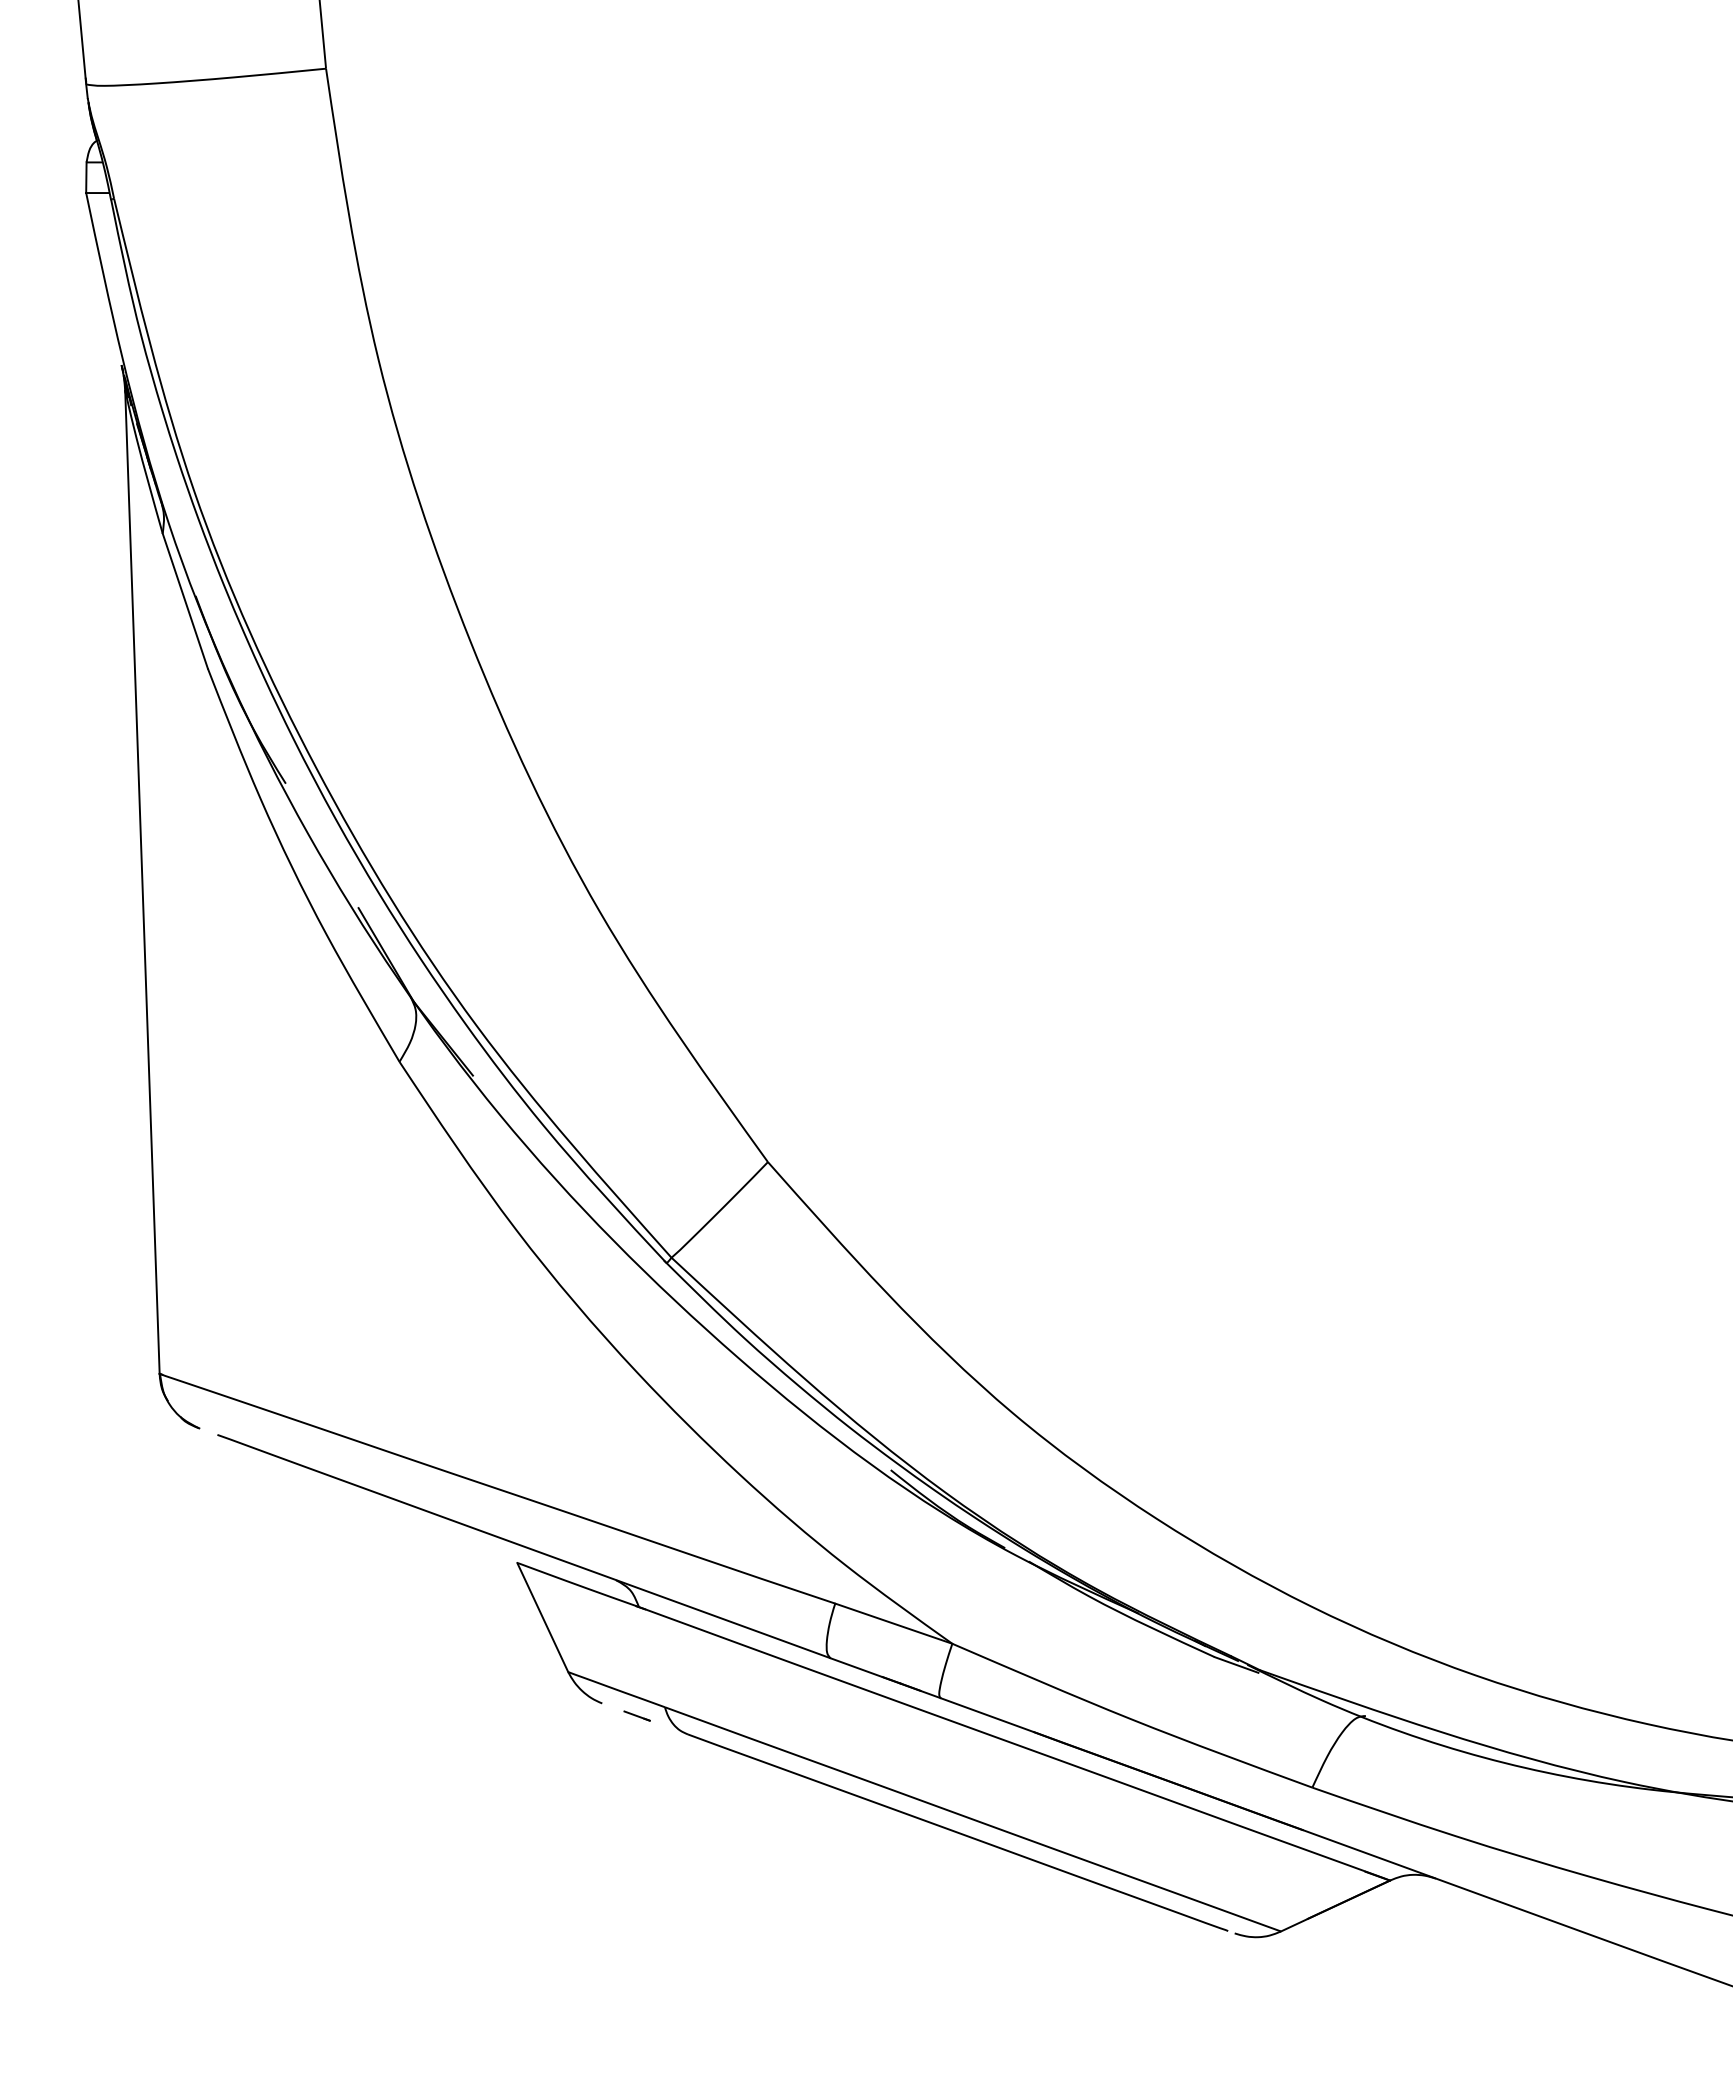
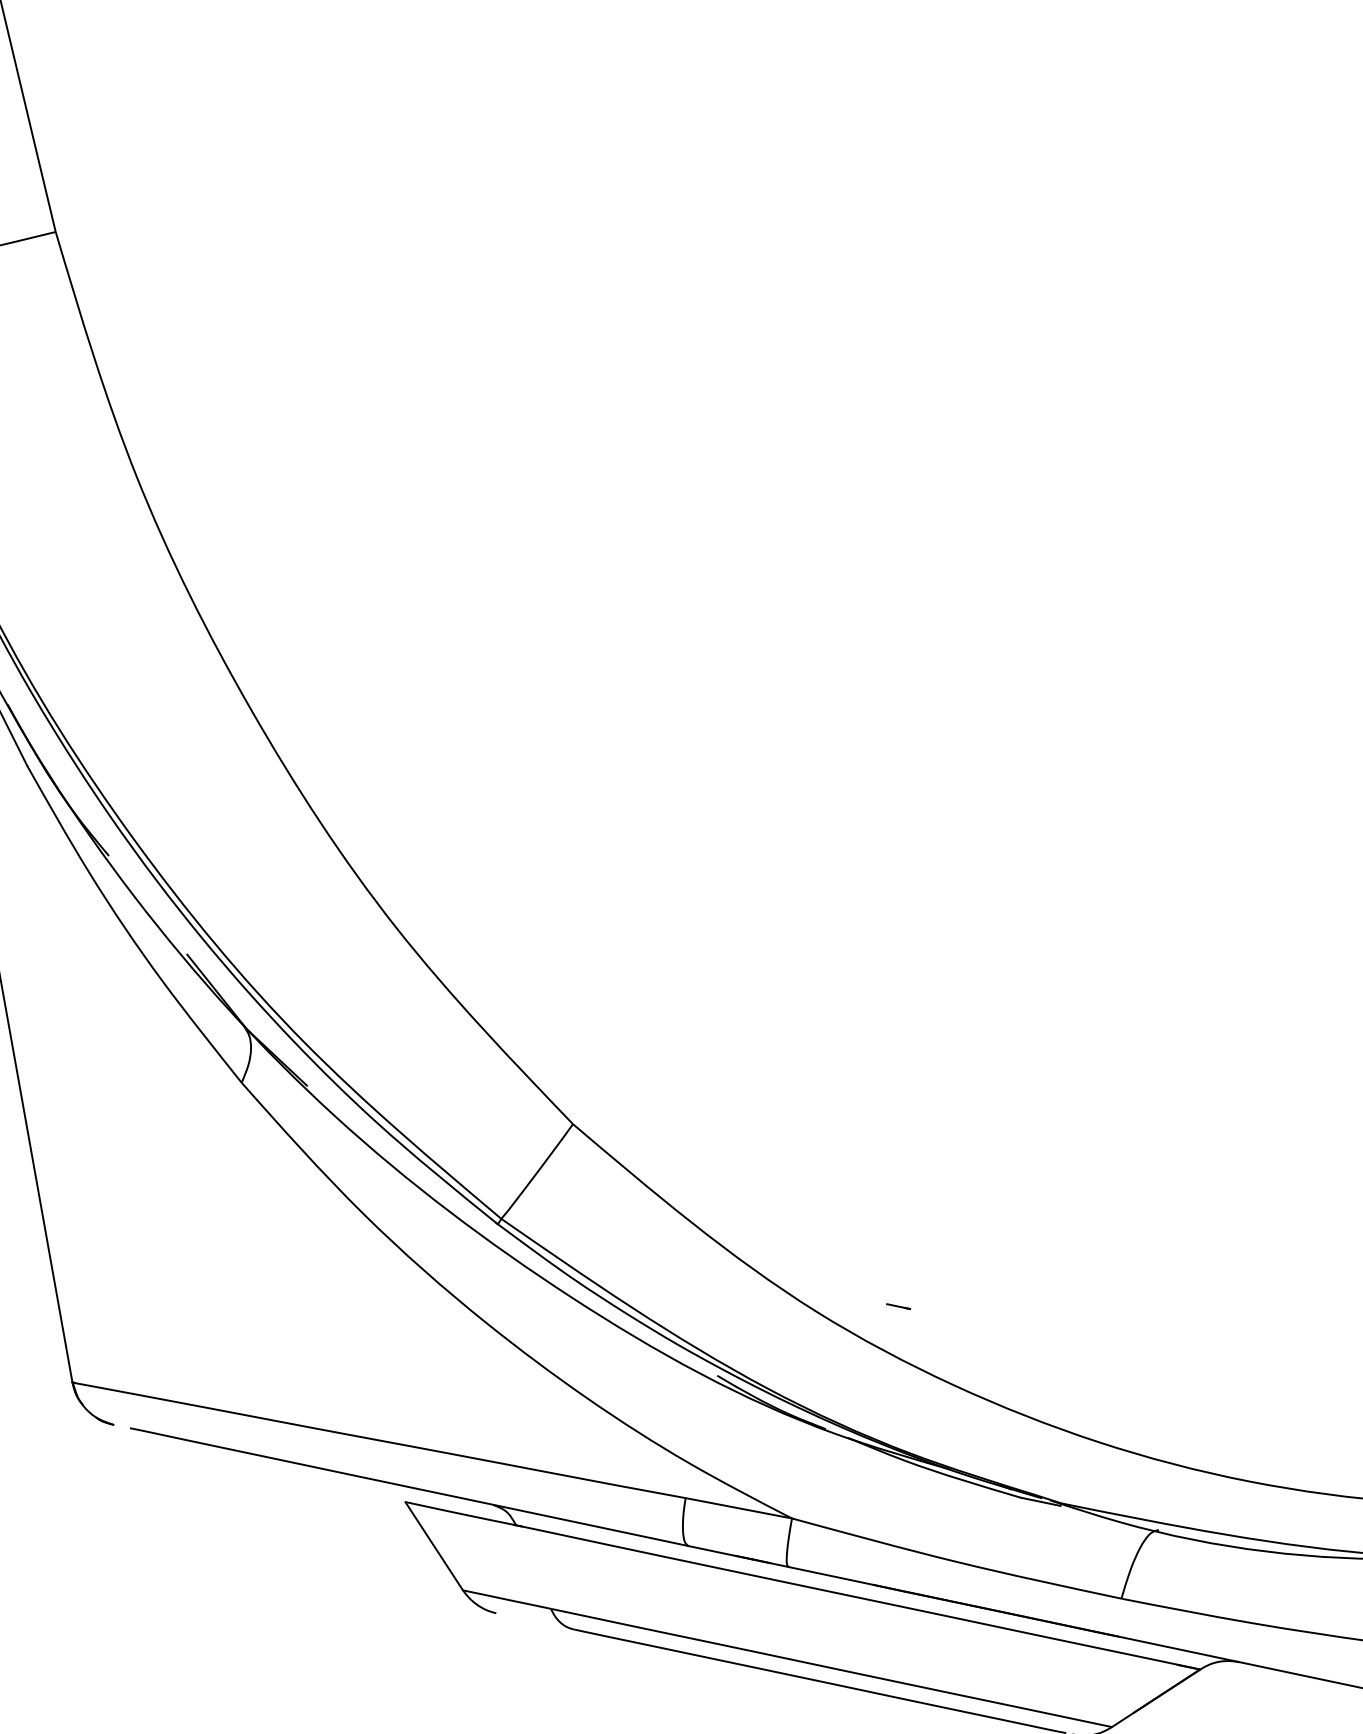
line: (636, 1715) -> (897, 1306), moved

